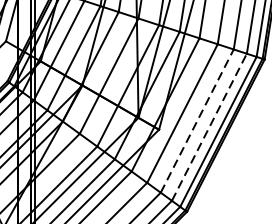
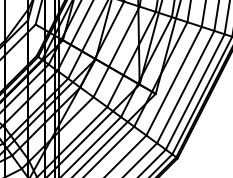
line: (197, 120) -> (185, 86), dashed -> solid
line: (209, 126) -> (195, 91), dashed -> solid

